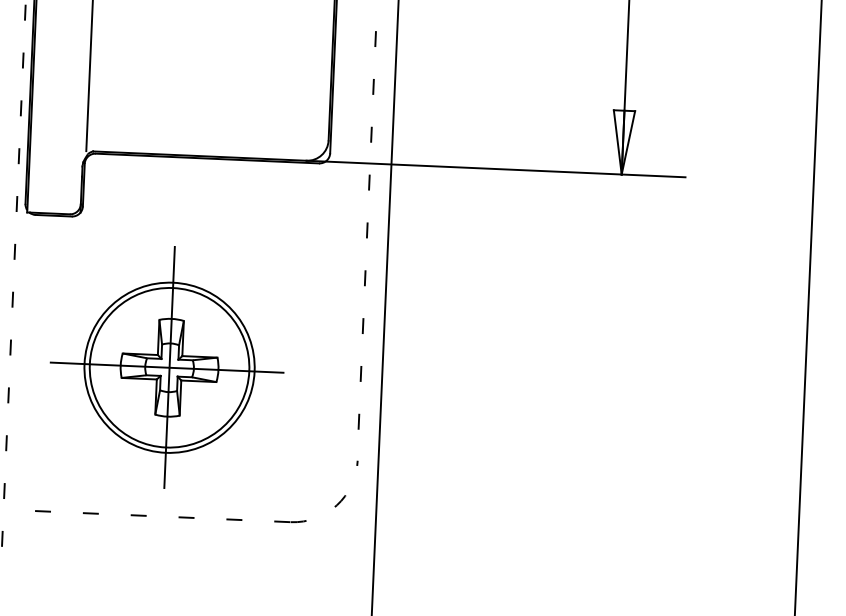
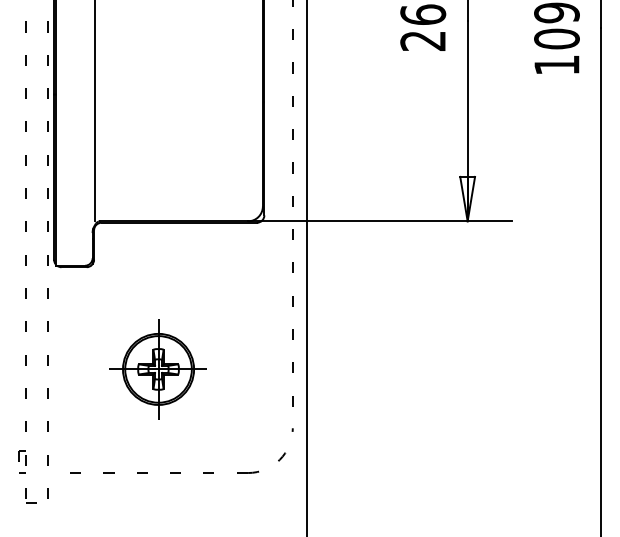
part: (167, 367) -> (157, 369), size x0.6

